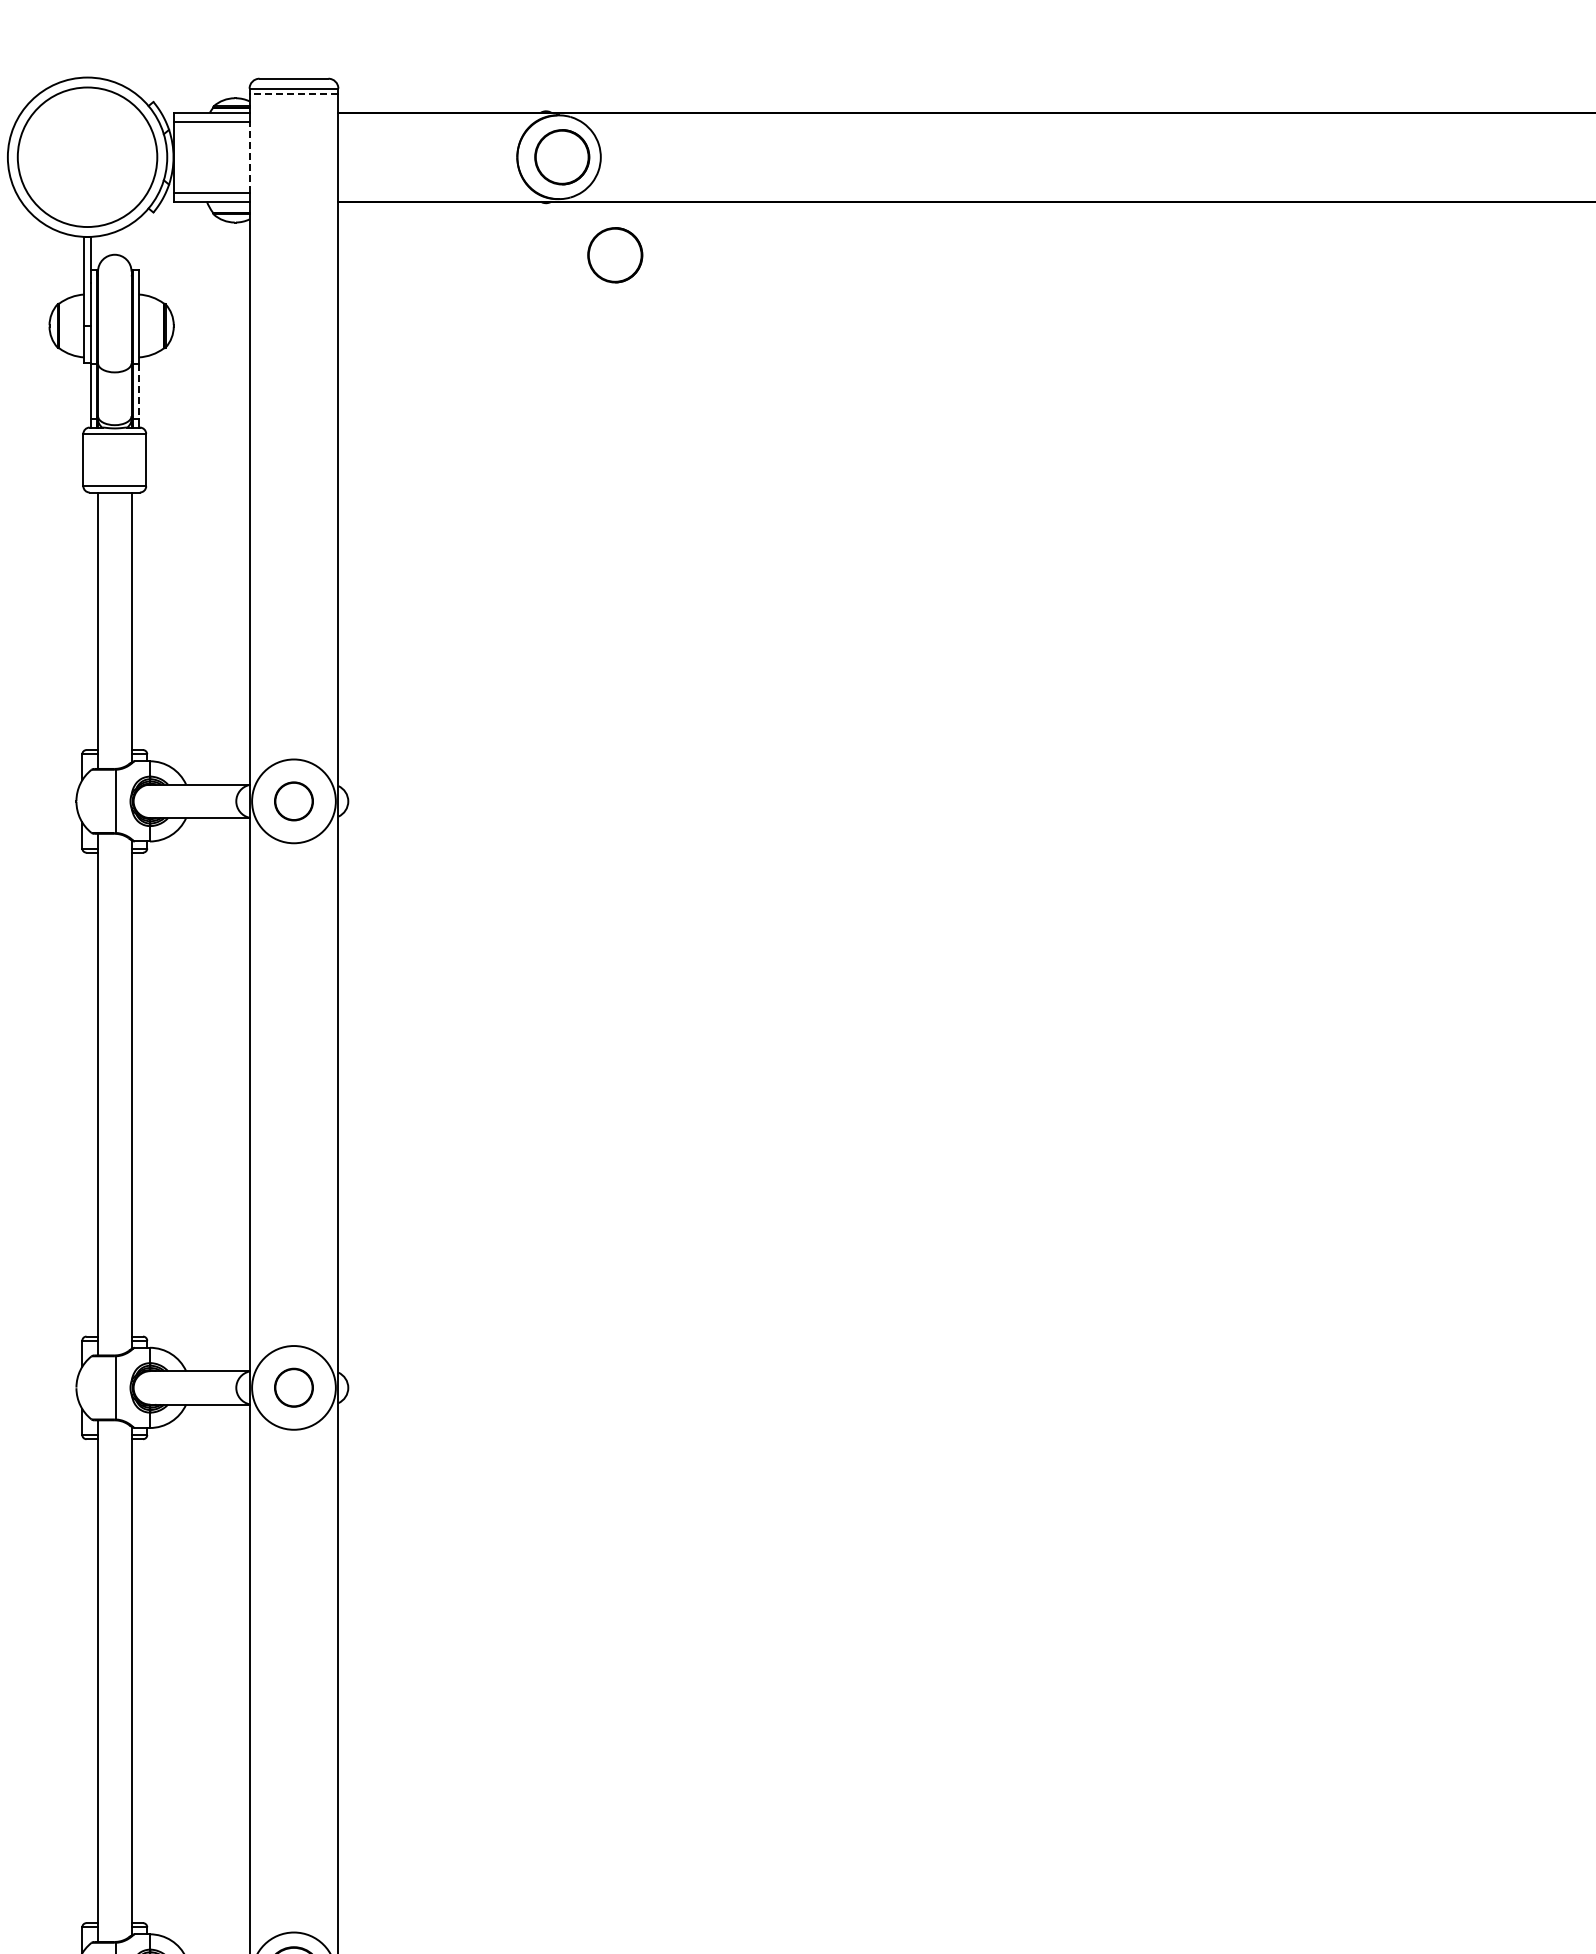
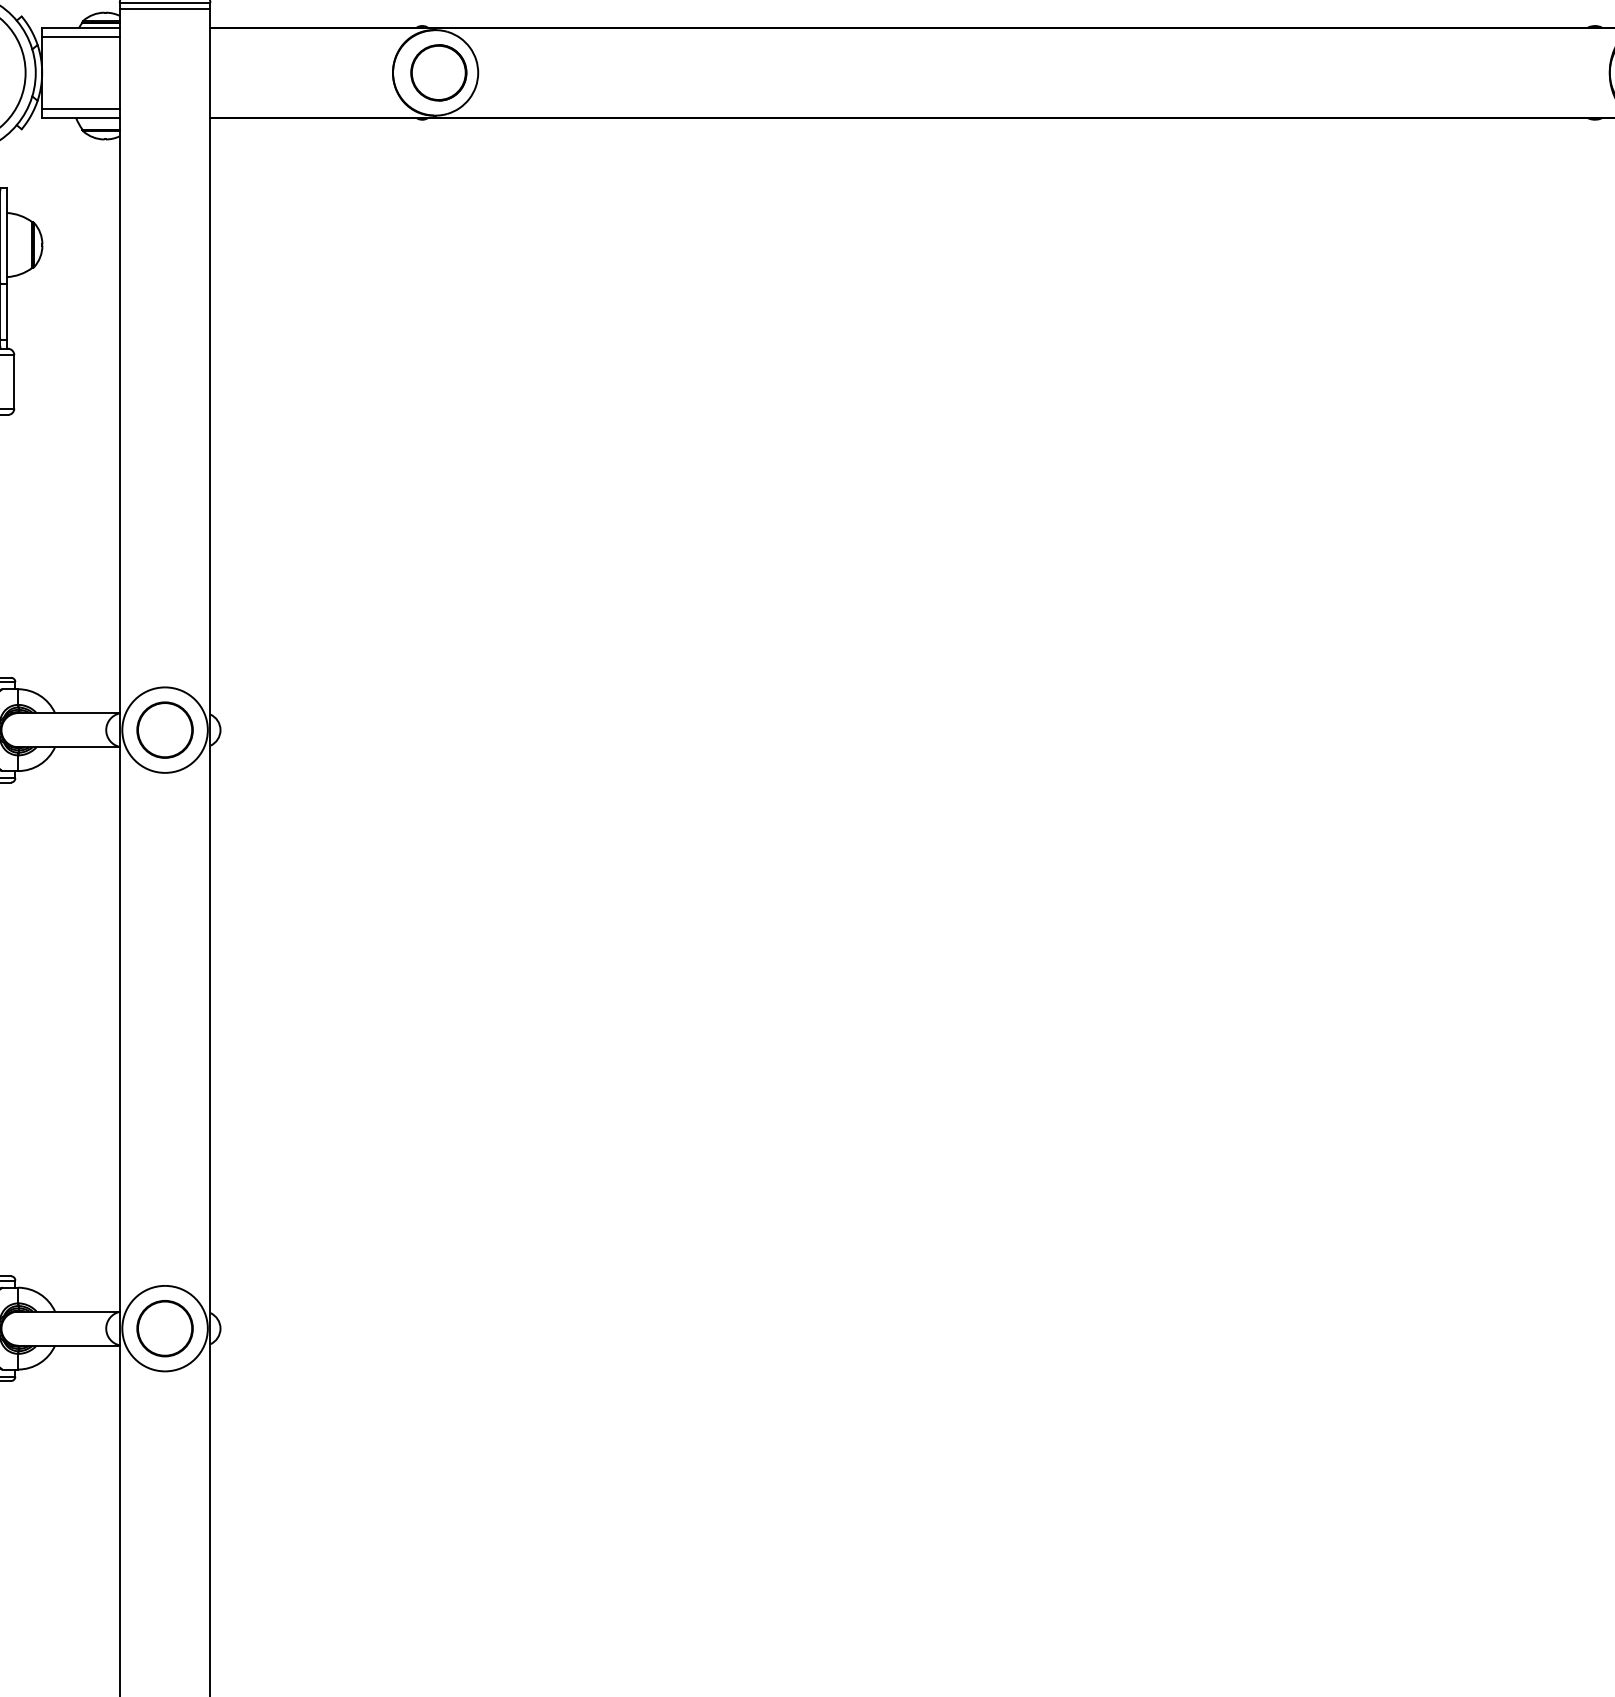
line: (293, 94) -> (164, 8), dashed -> solid
line: (249, 156) -> (119, 72), dashed -> solid
part: (615, 255) -> (493, 173), removed
line: (138, 391) -> (6, 311), dashed -> solid
part: (293, 801) -> (164, 730), size x1.43
part: (293, 1387) -> (164, 1328), size x1.43

